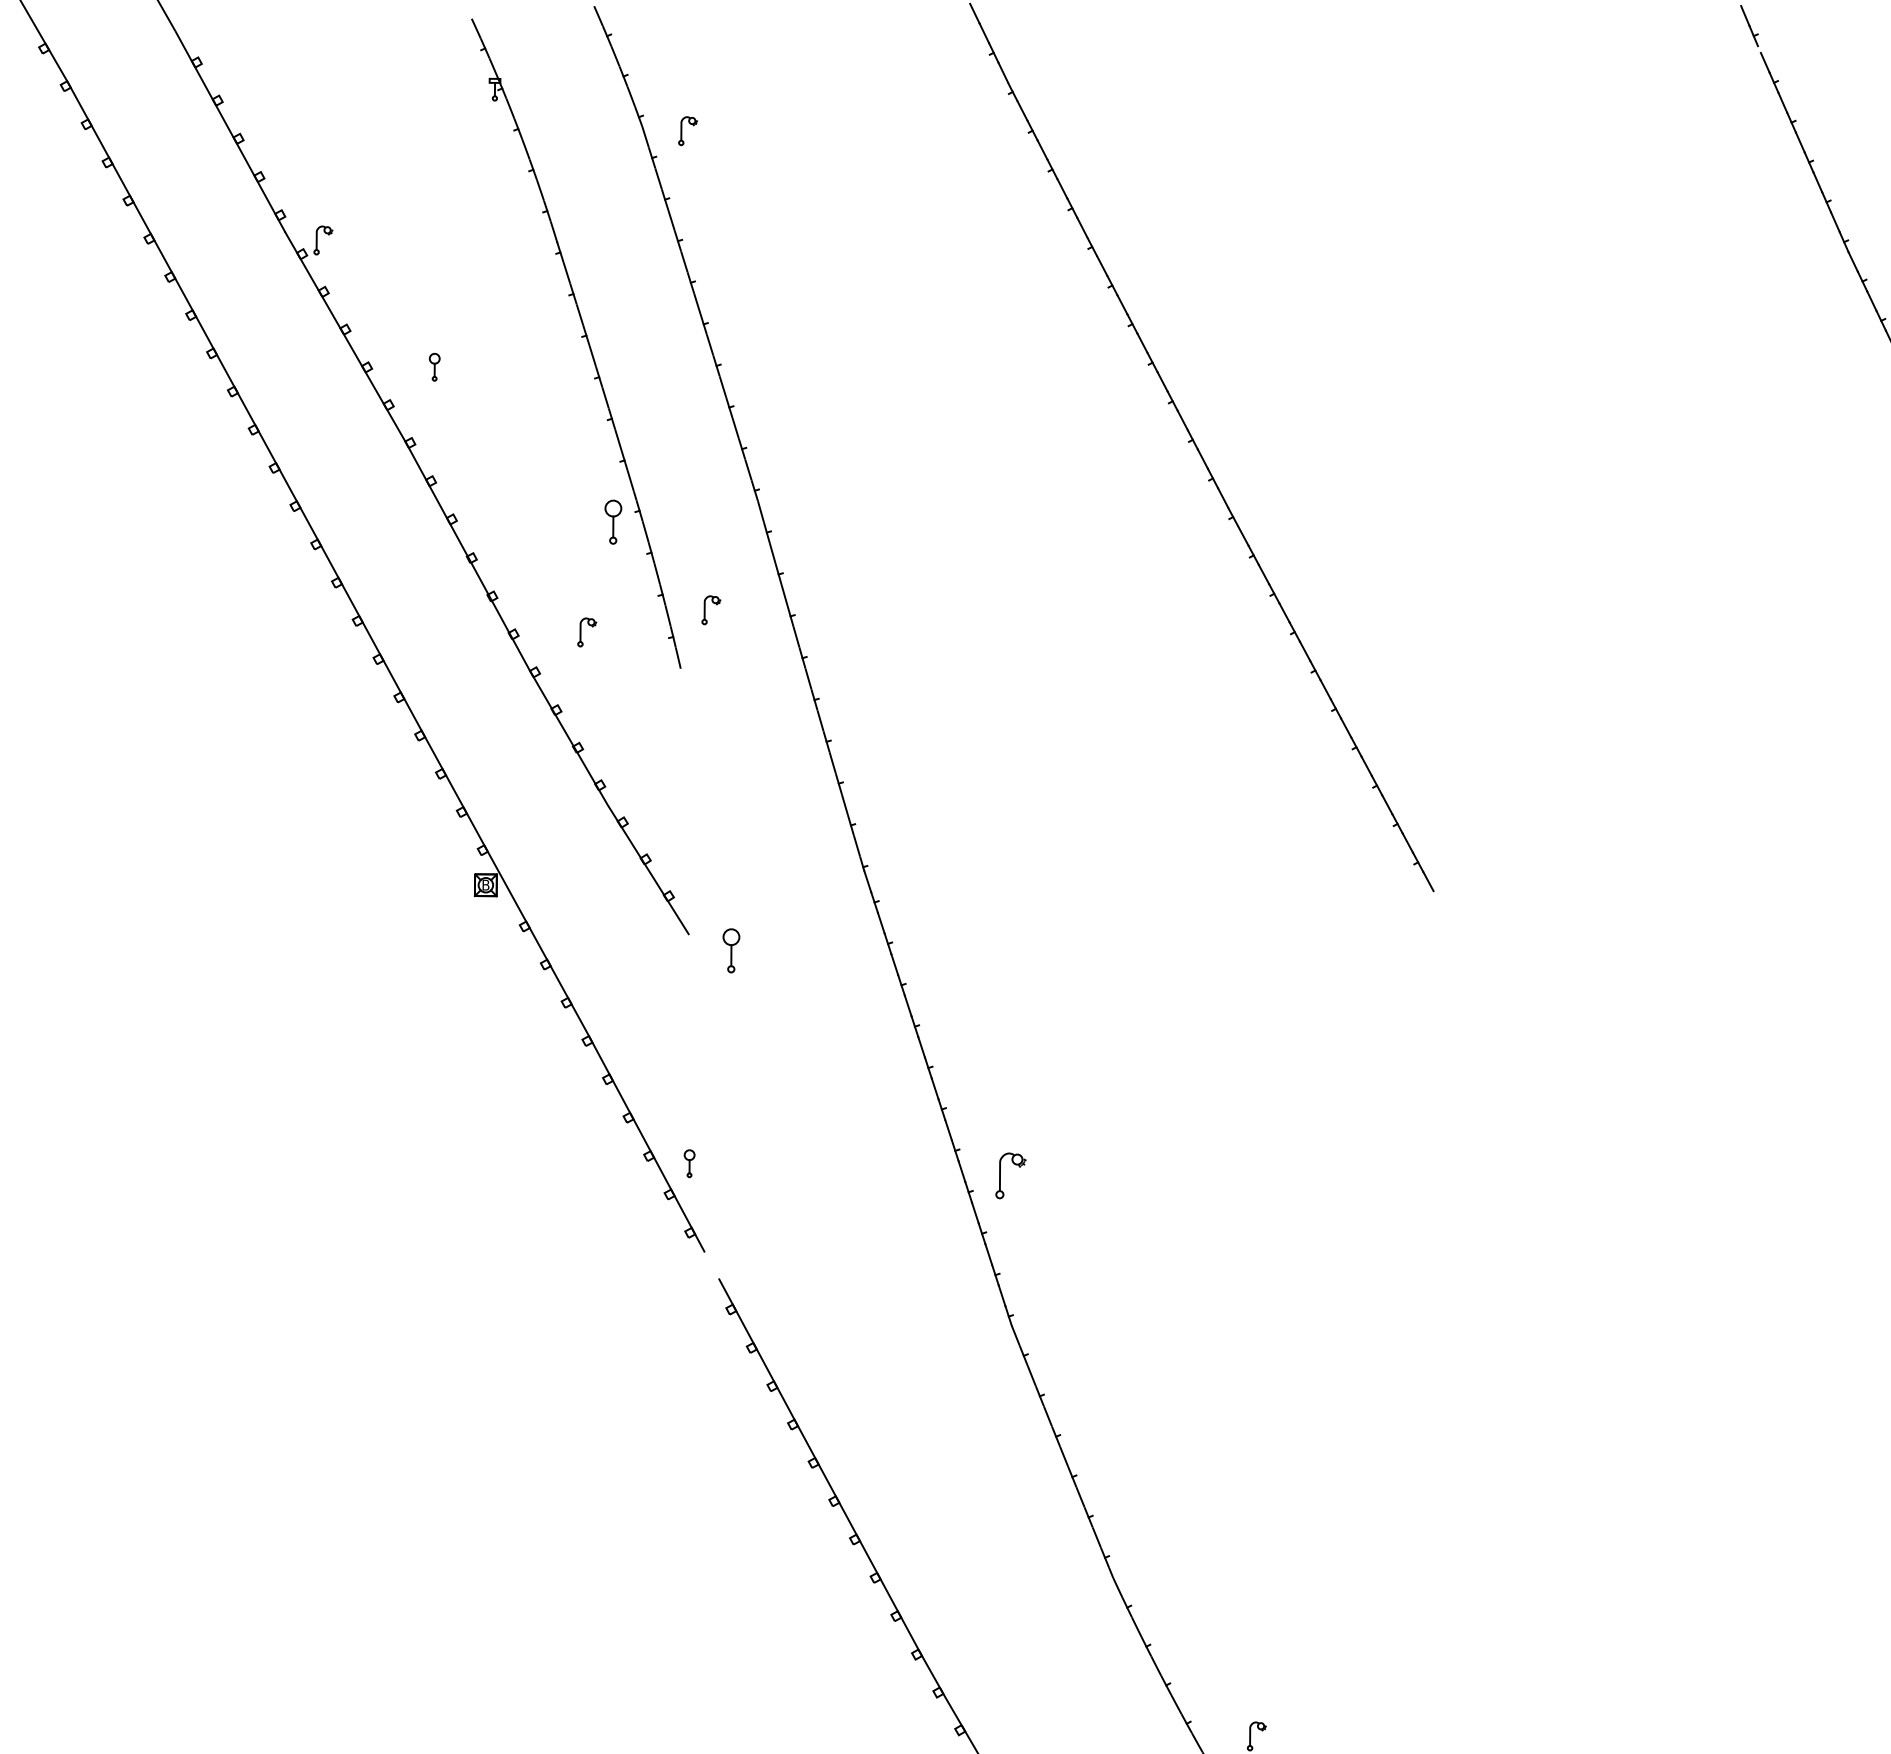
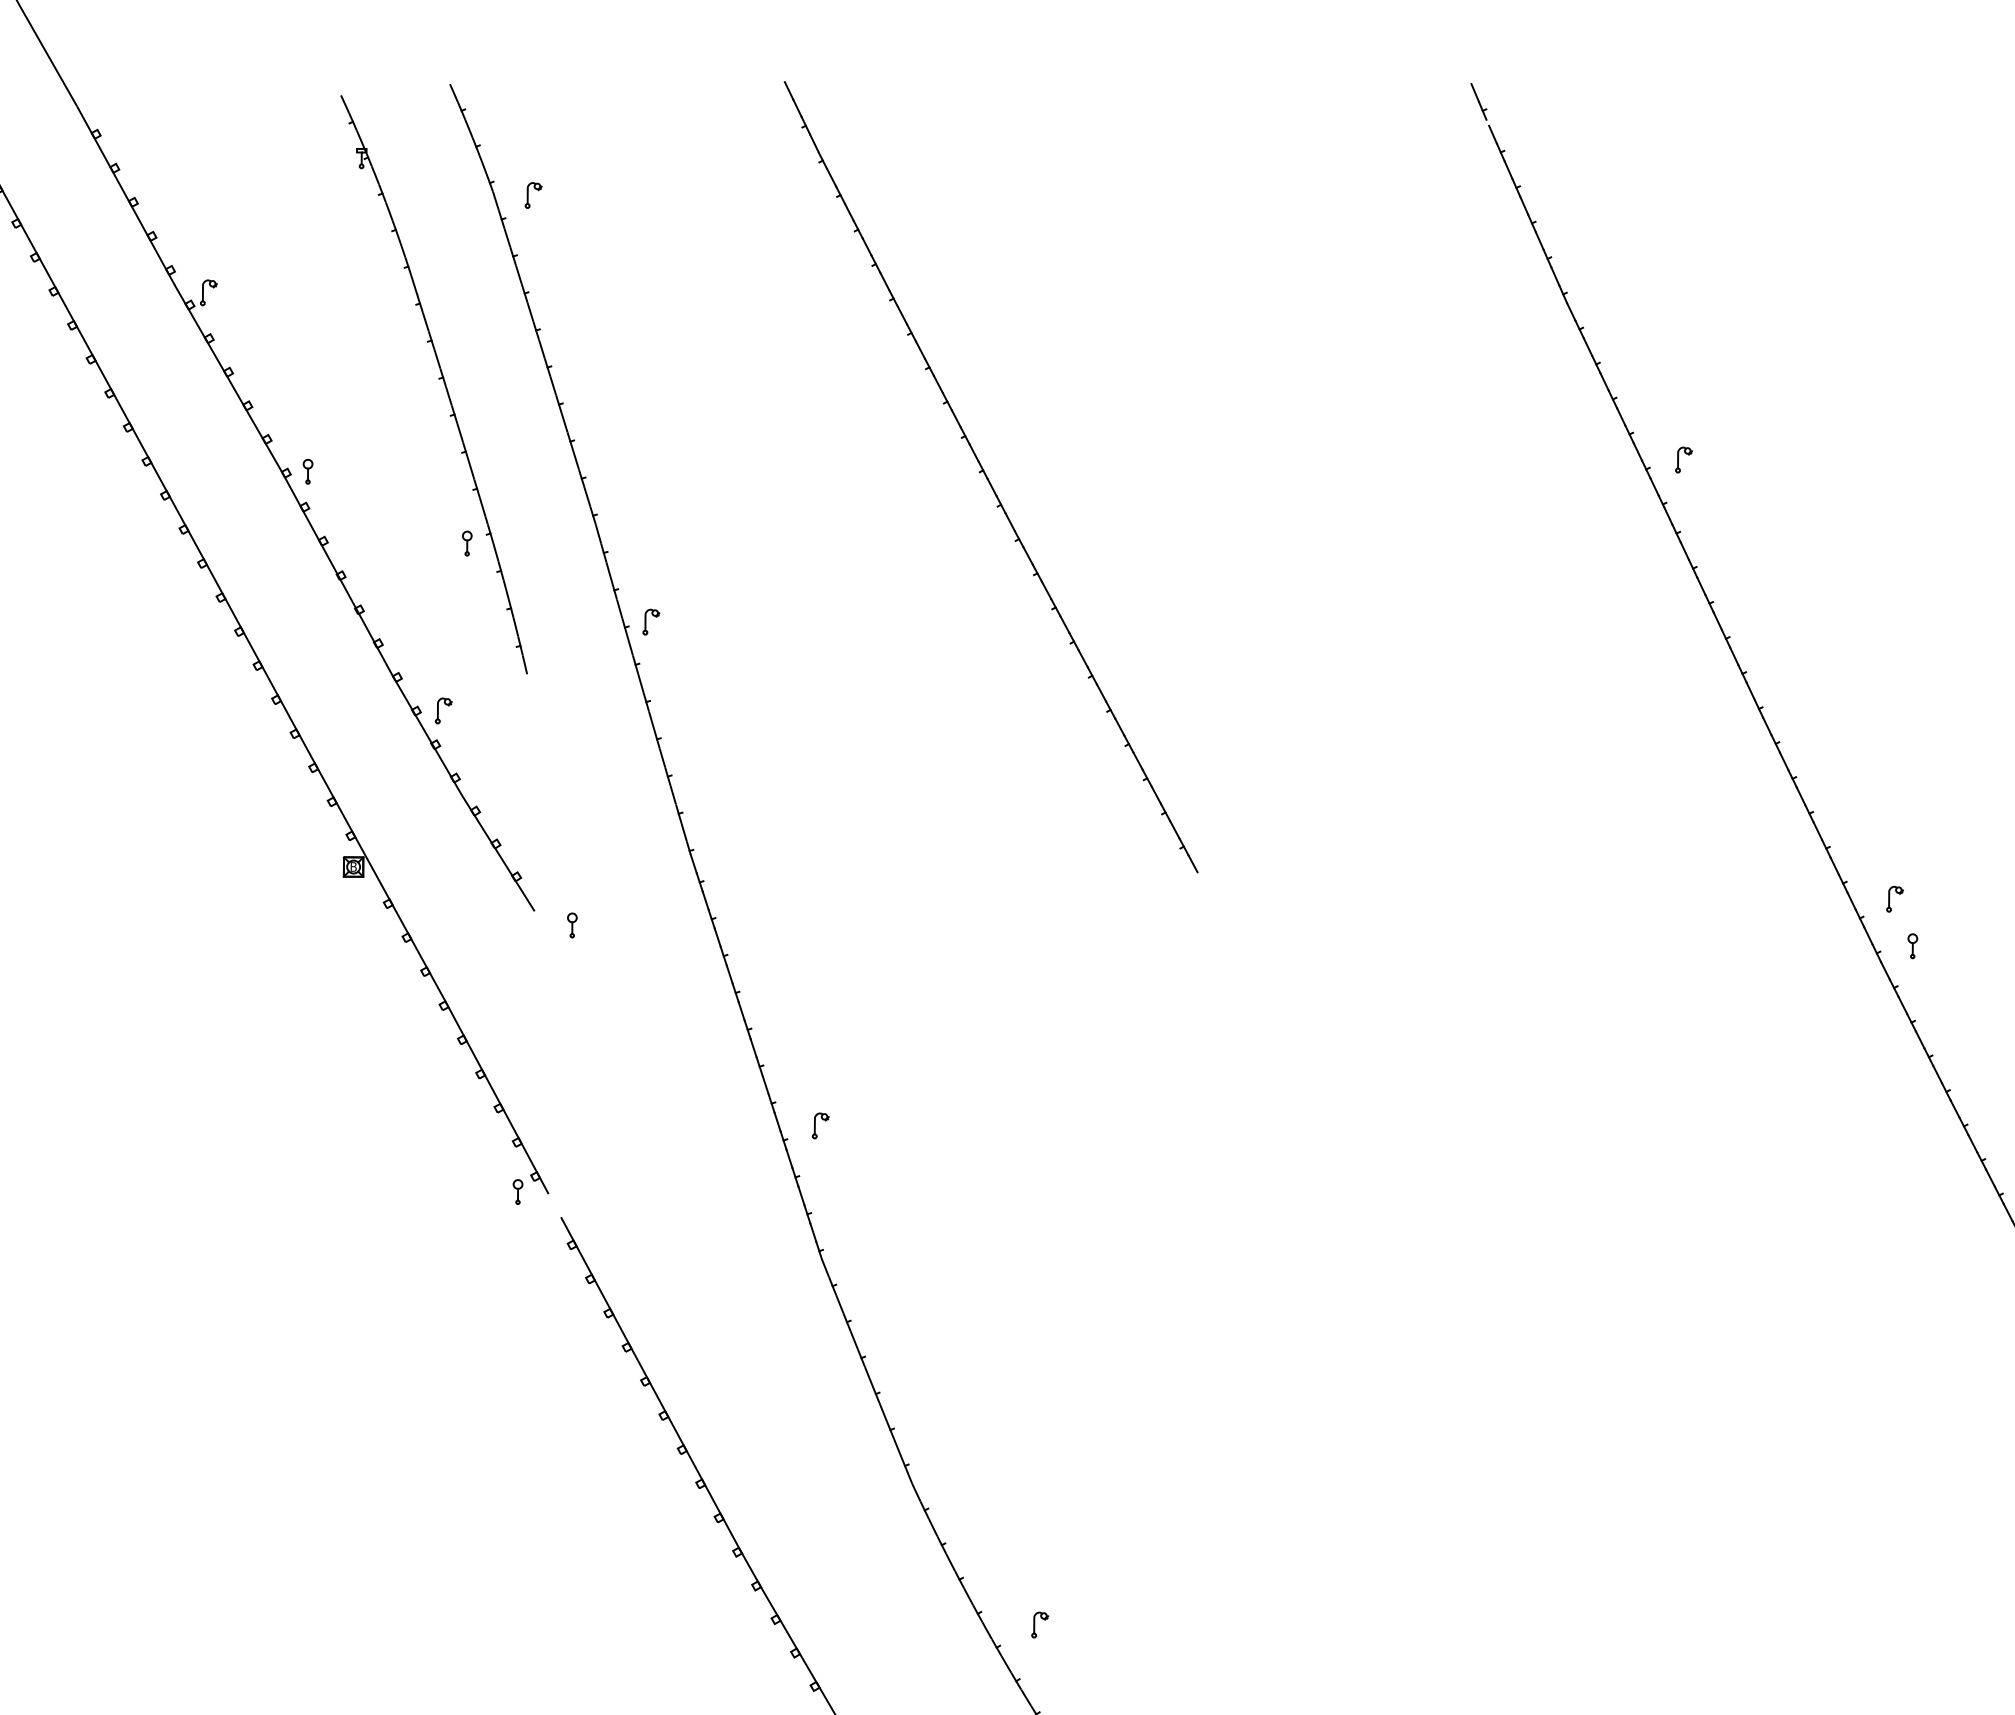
part: (434, 366) -> (307, 471), moved
part: (613, 521) -> (467, 543), size x0.62
part: (711, 609) -> (651, 621), moved
part: (586, 631) -> (443, 710), moved
part: (731, 950) -> (572, 925), size x0.62
part: (688, 1163) -> (517, 1191), moved
part: (1010, 1175) -> (820, 1125), size x0.62

